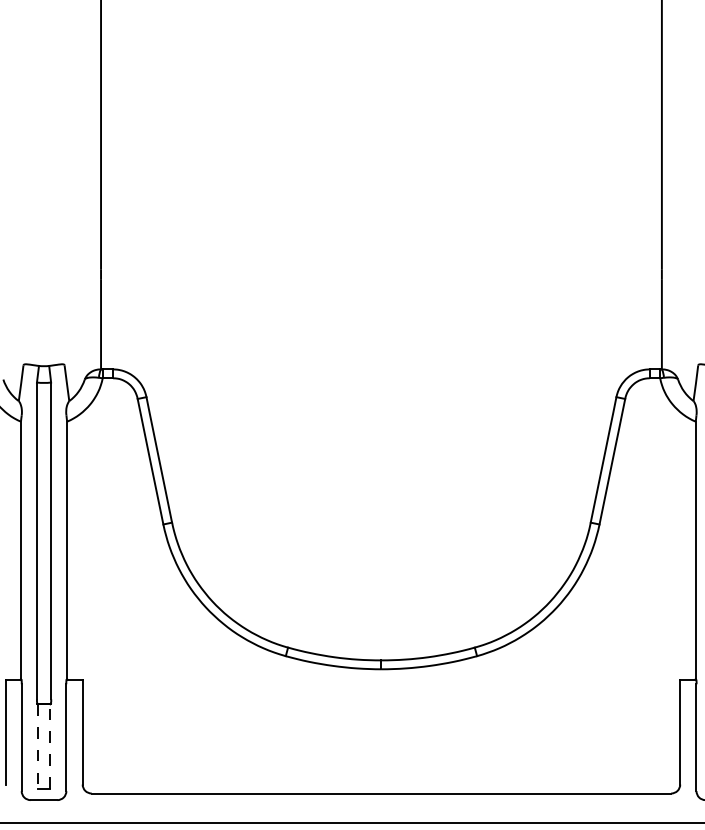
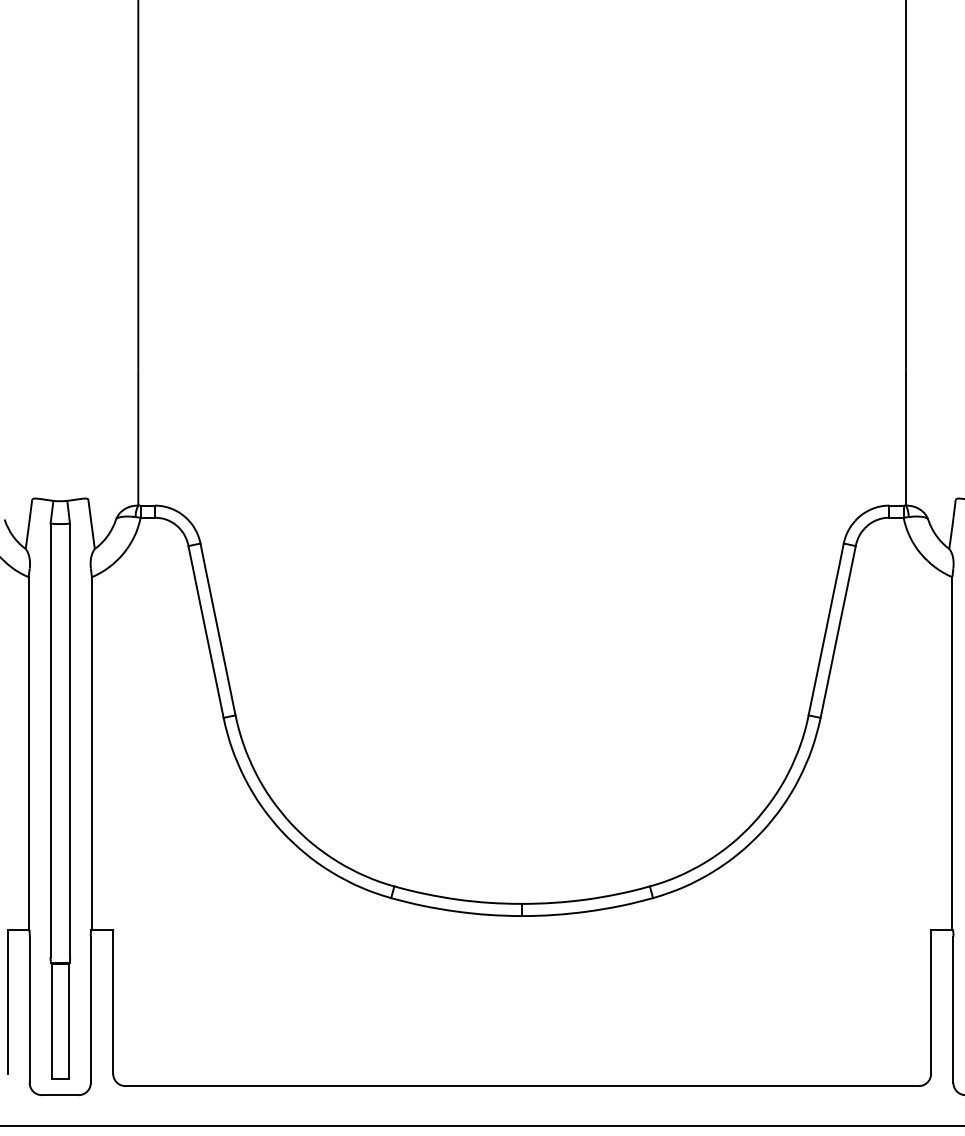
line: (50, 745) -> (69, 1020), dashed -> solid
line: (37, 746) -> (51, 1021), dashed -> solid

